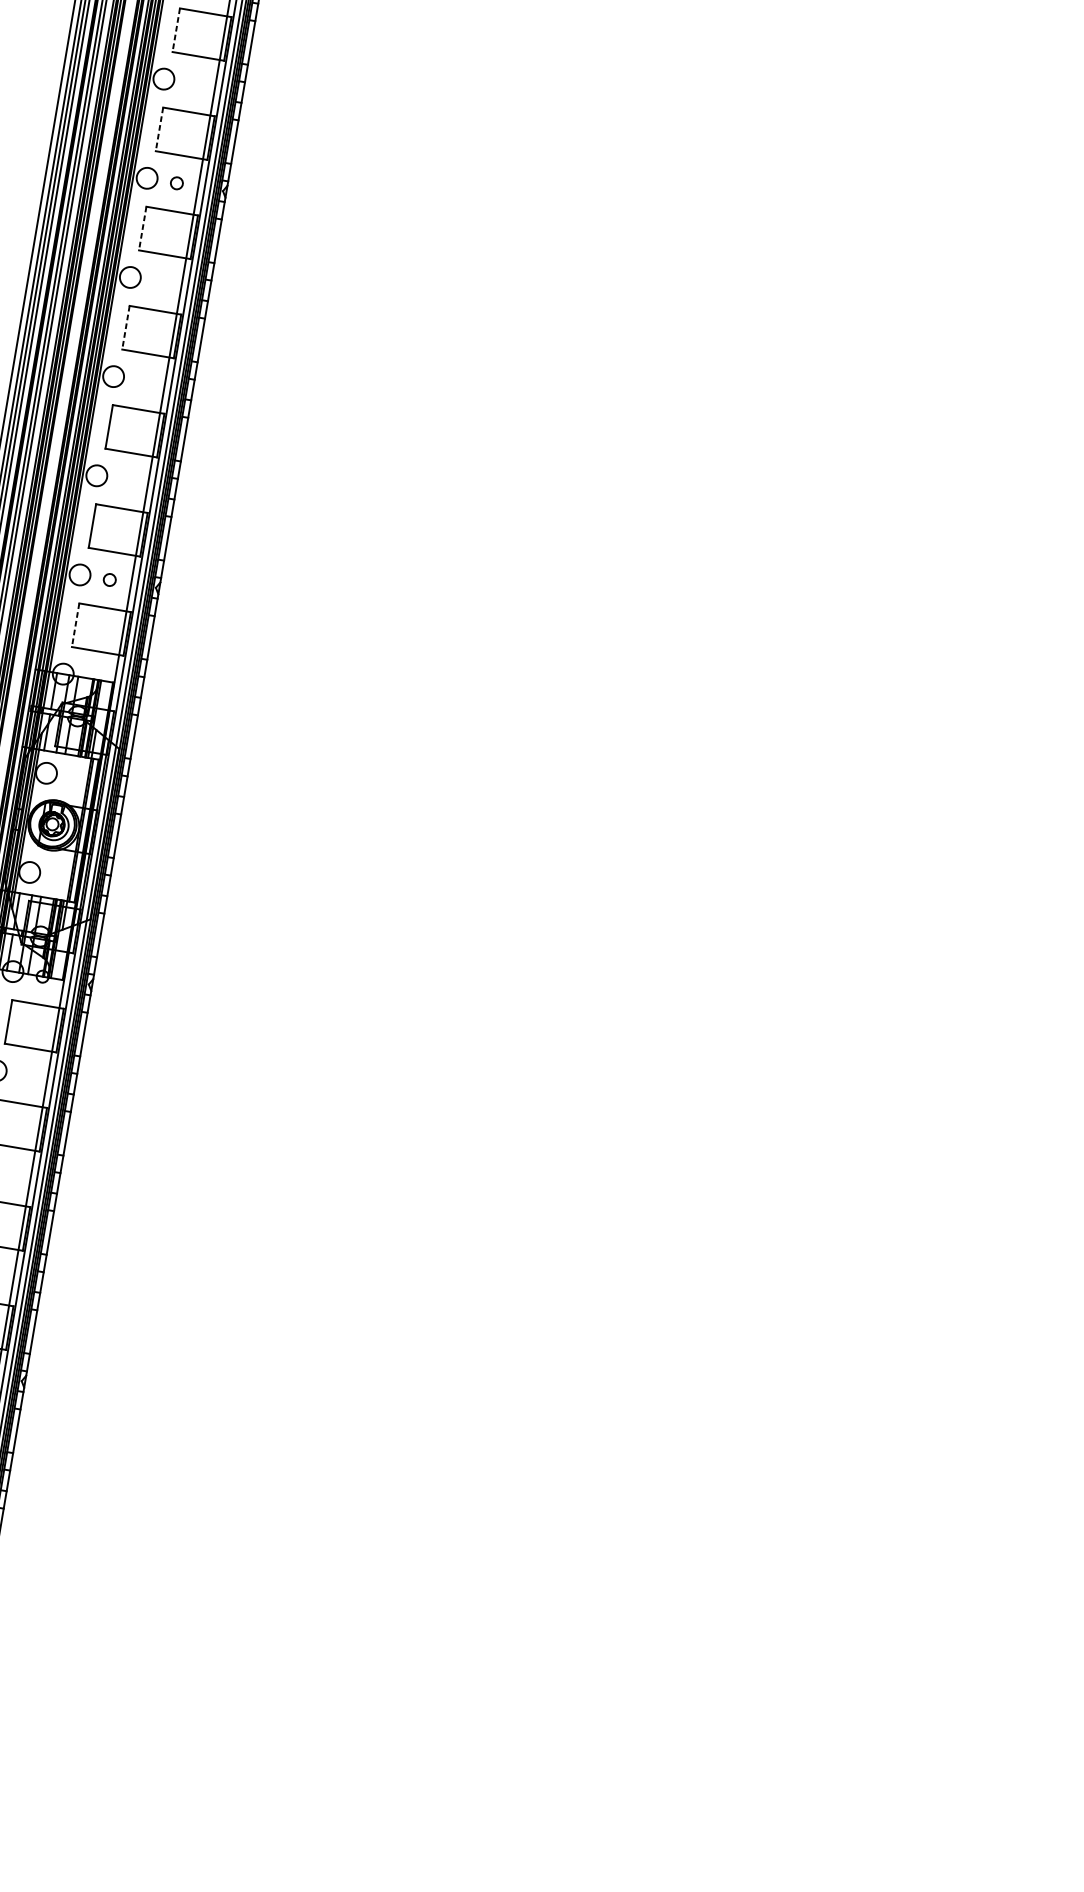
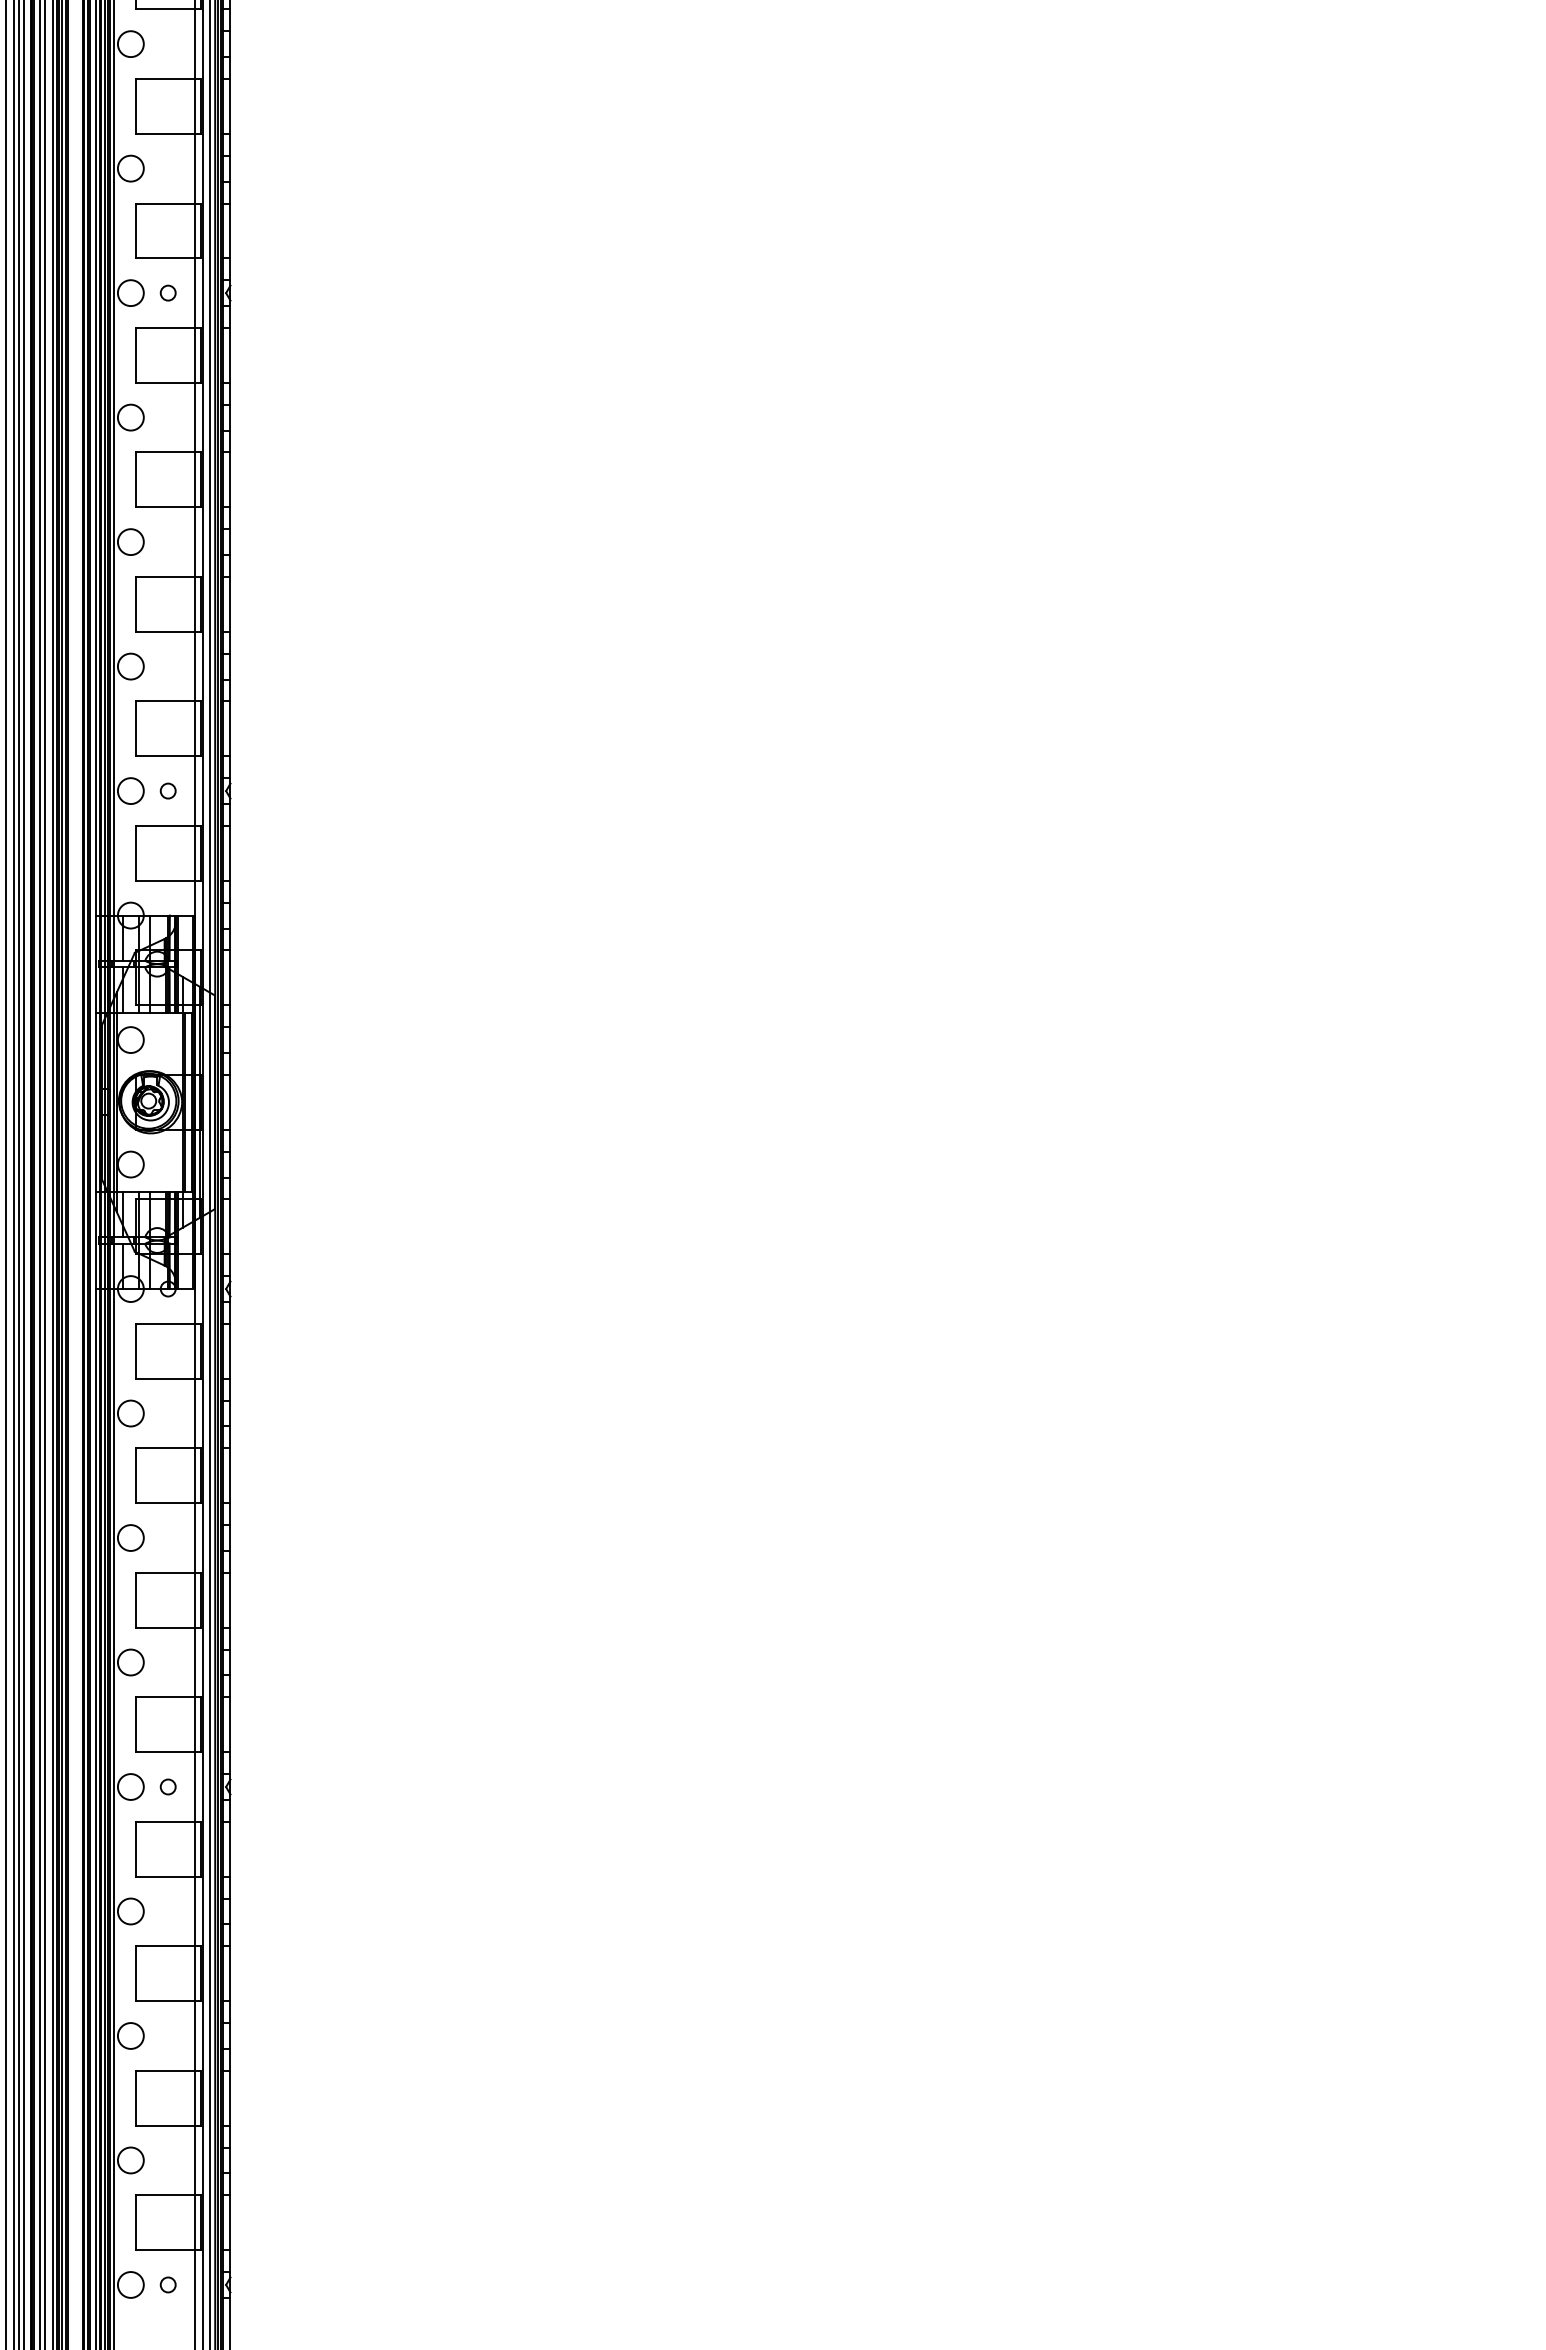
line: (175, 30) -> (135, 106), dashed -> solid
line: (159, 129) -> (135, 231), dashed -> solid
line: (142, 228) -> (135, 355), dashed -> solid
line: (125, 328) -> (135, 480), dashed -> solid
line: (75, 625) -> (135, 853), dashed -> solid

